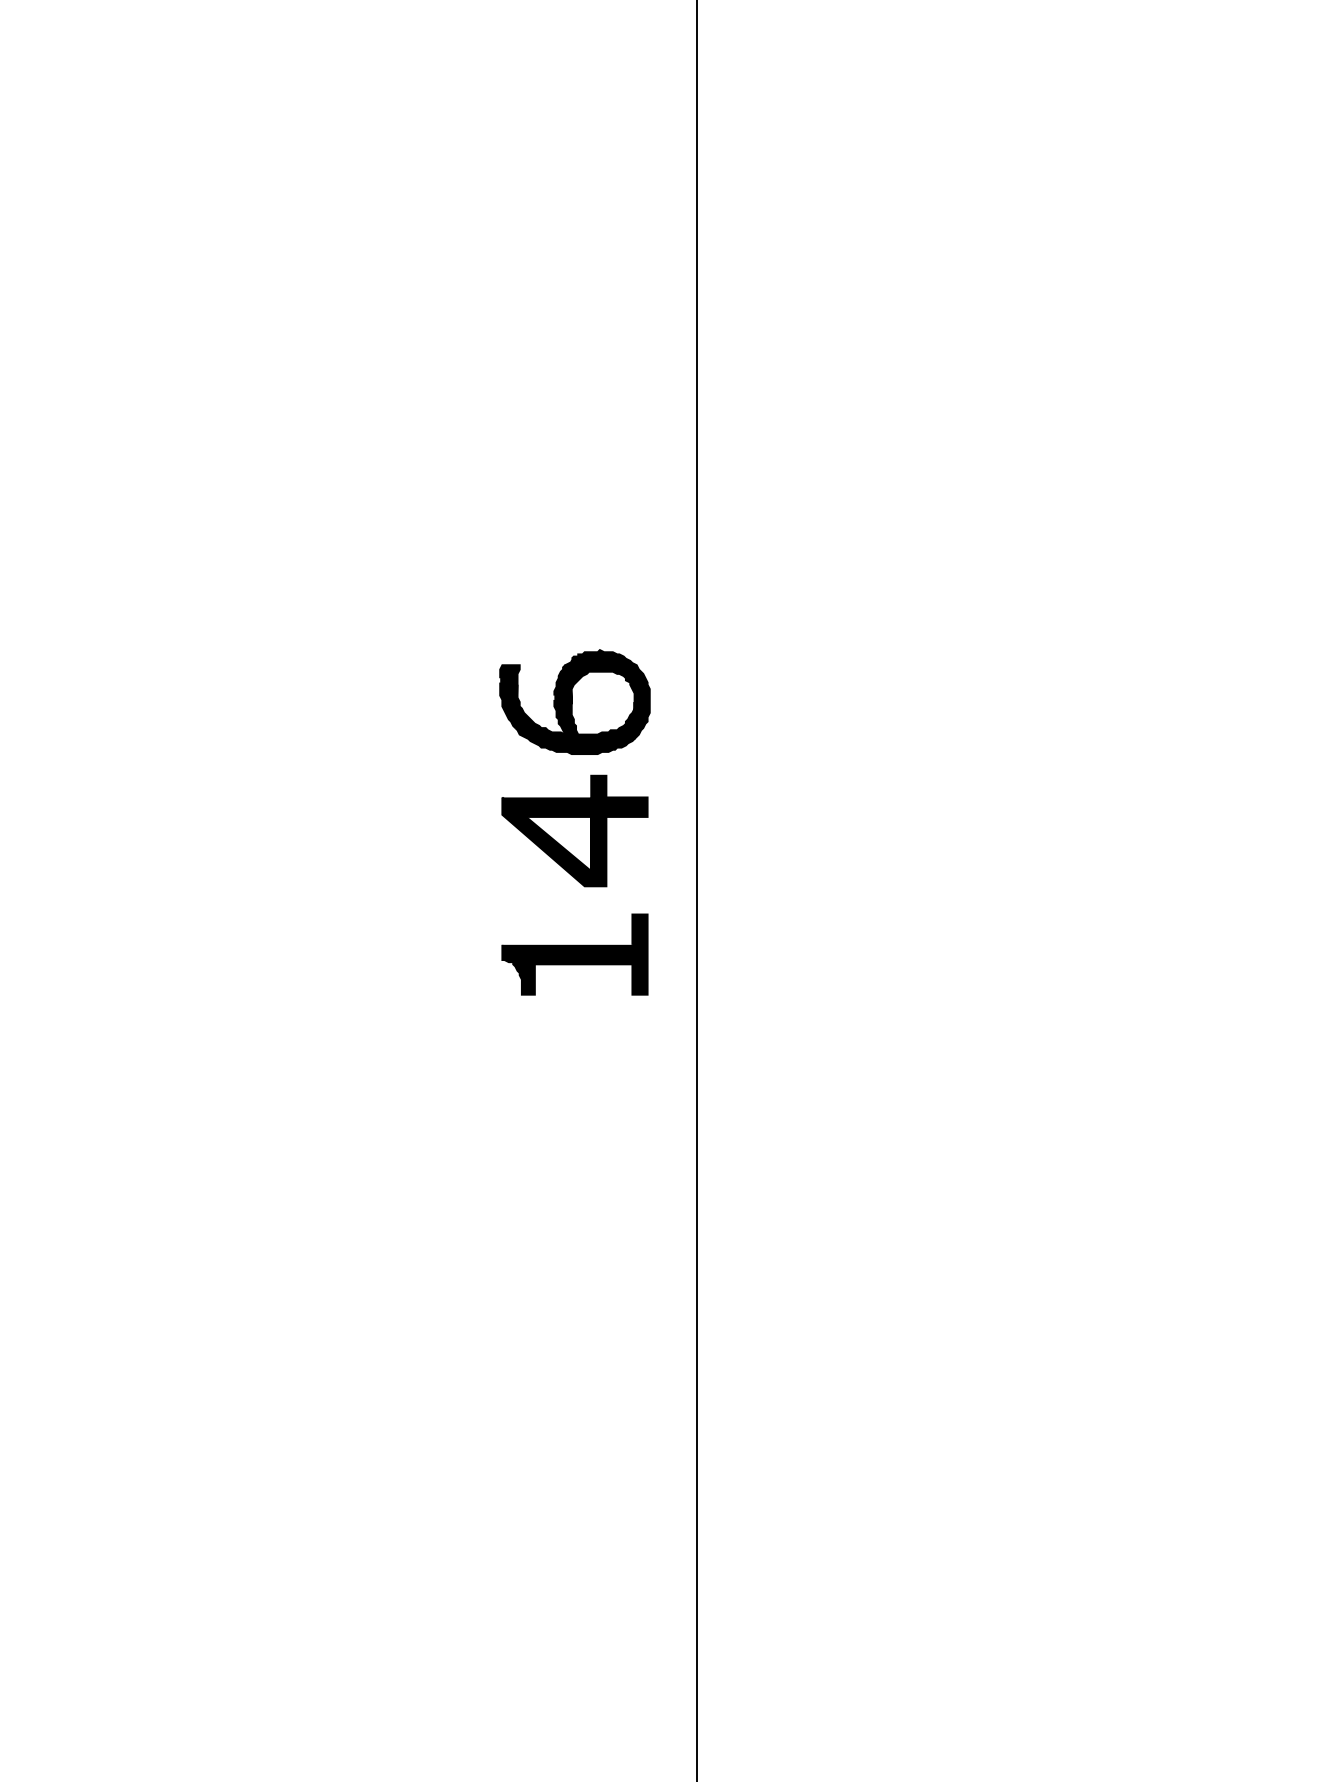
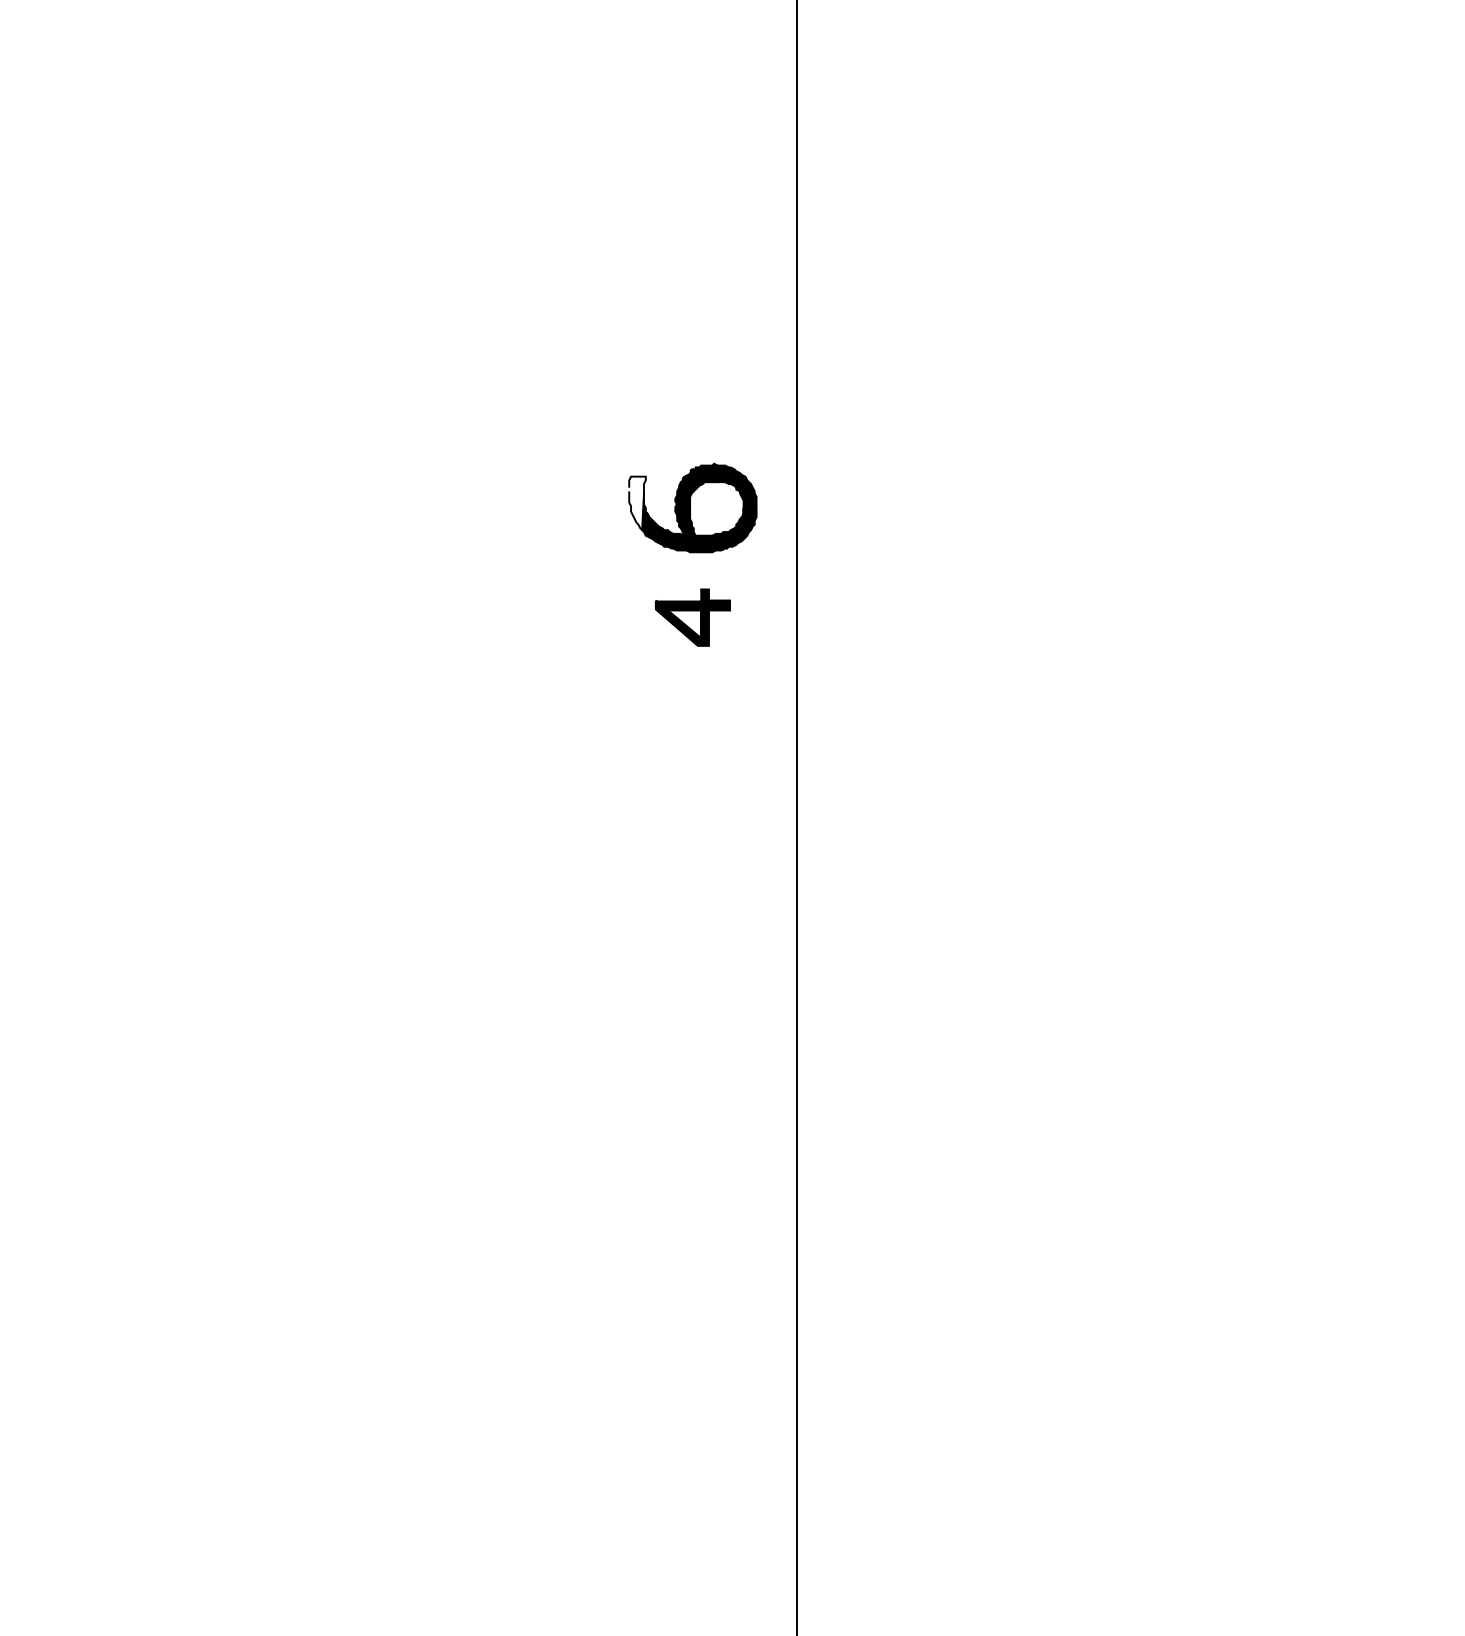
fill: (509, 696) -> (637, 503), removed
part: (574, 830) -> (692, 617), size x0.6
part: (574, 954) -> (692, 722), removed

